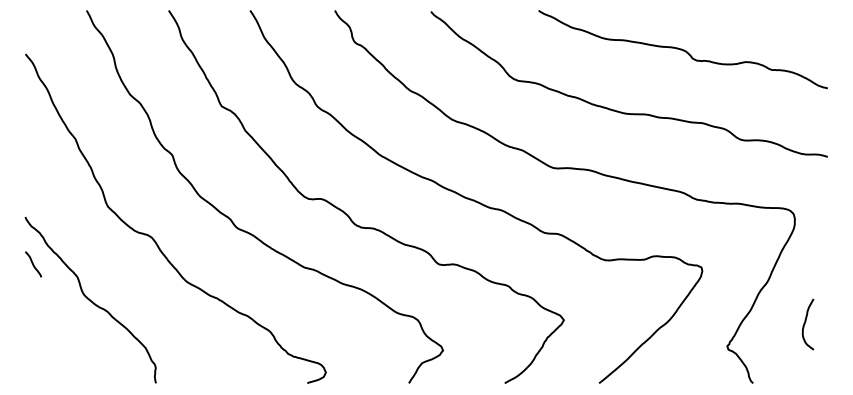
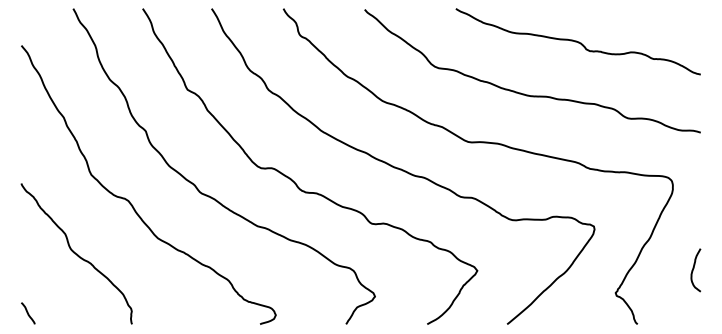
curve: (33, 264) -> (28, 313), moved
curve: (805, 324) -> (693, 270), moved

